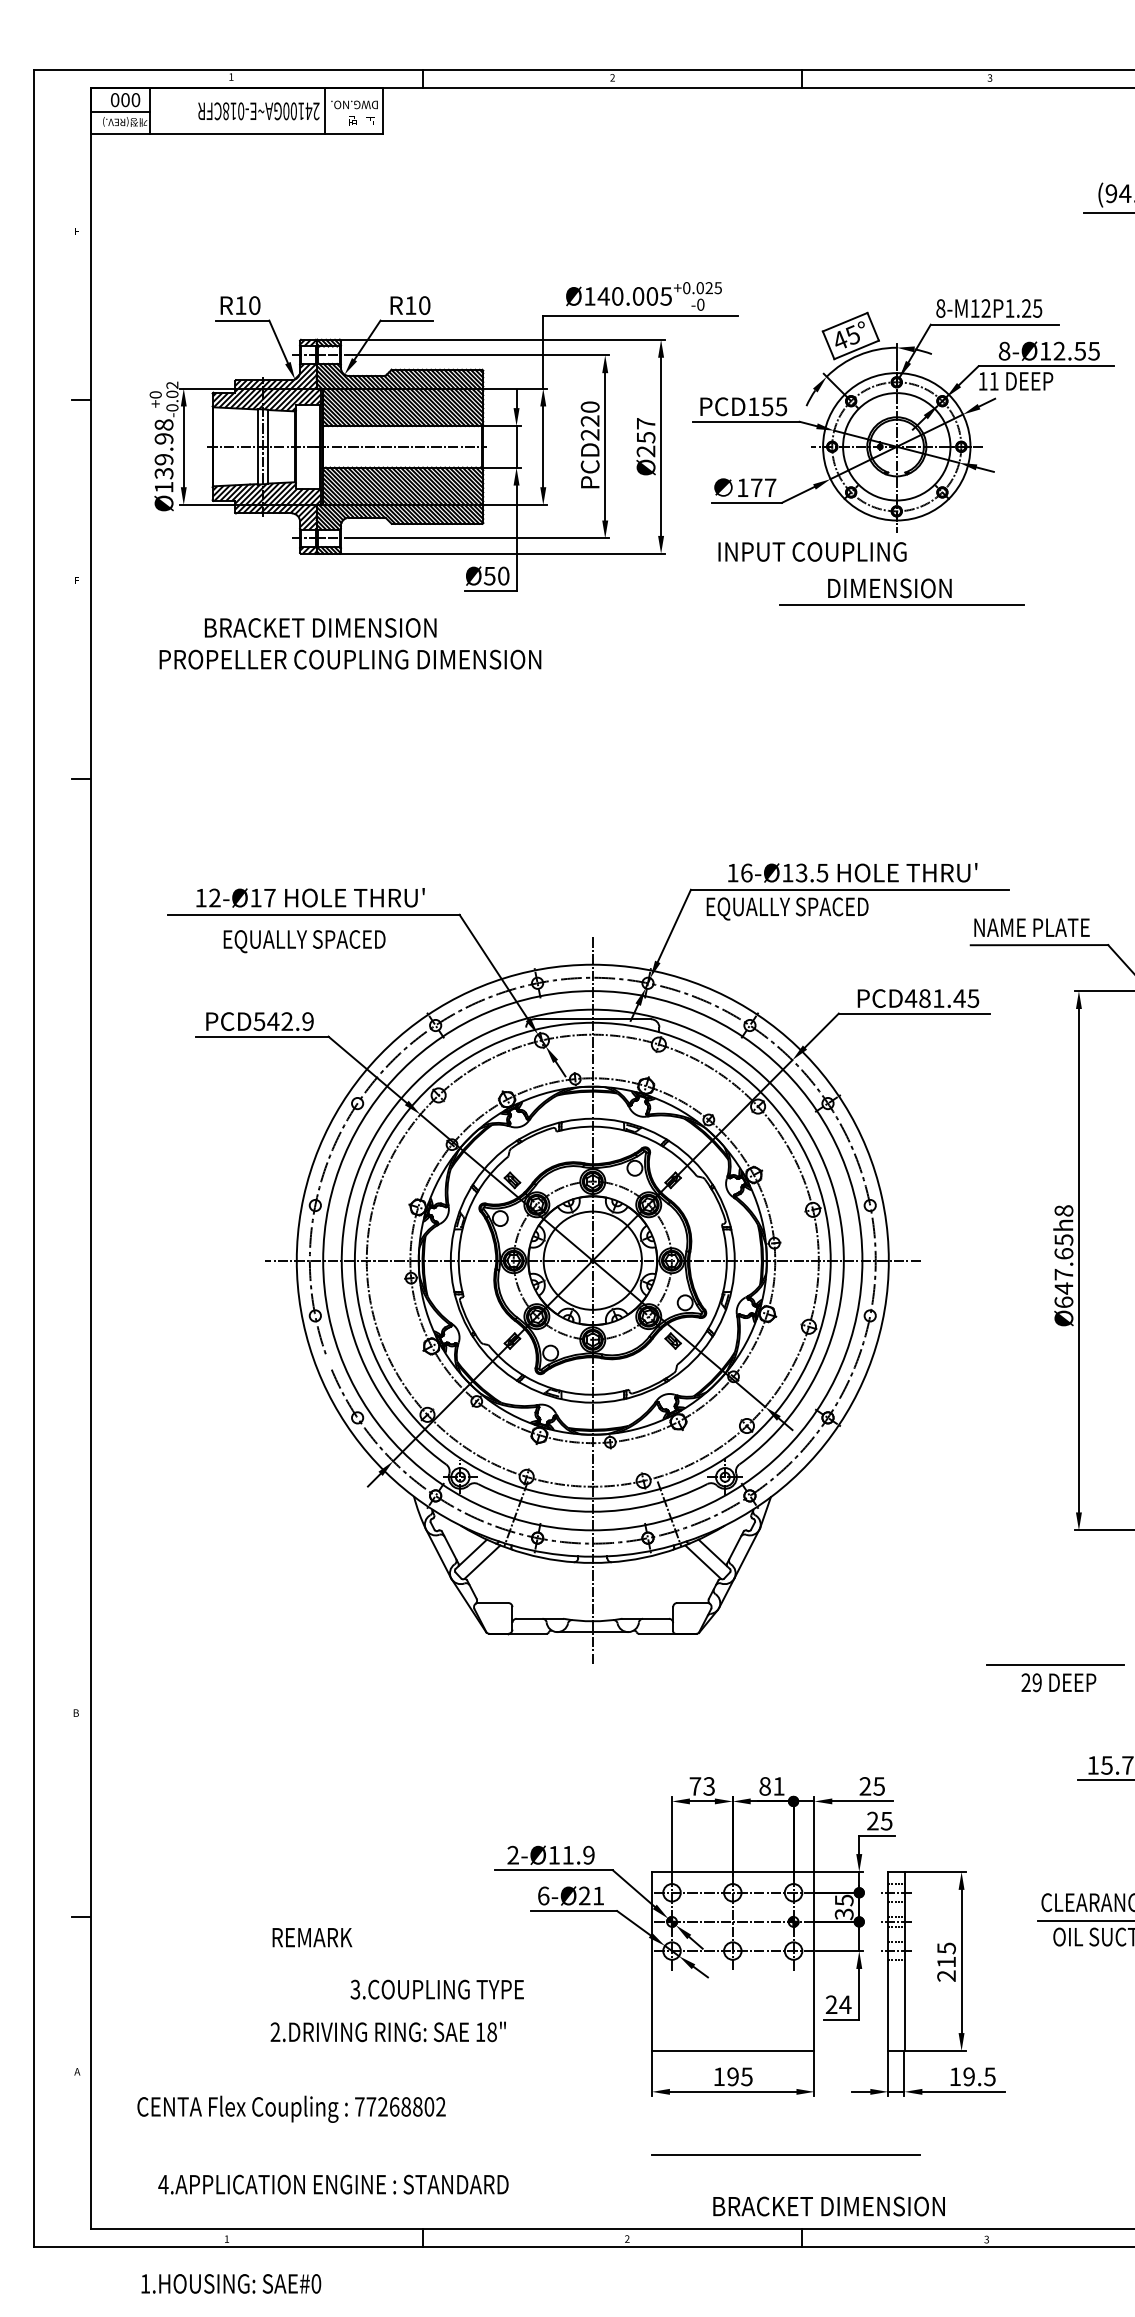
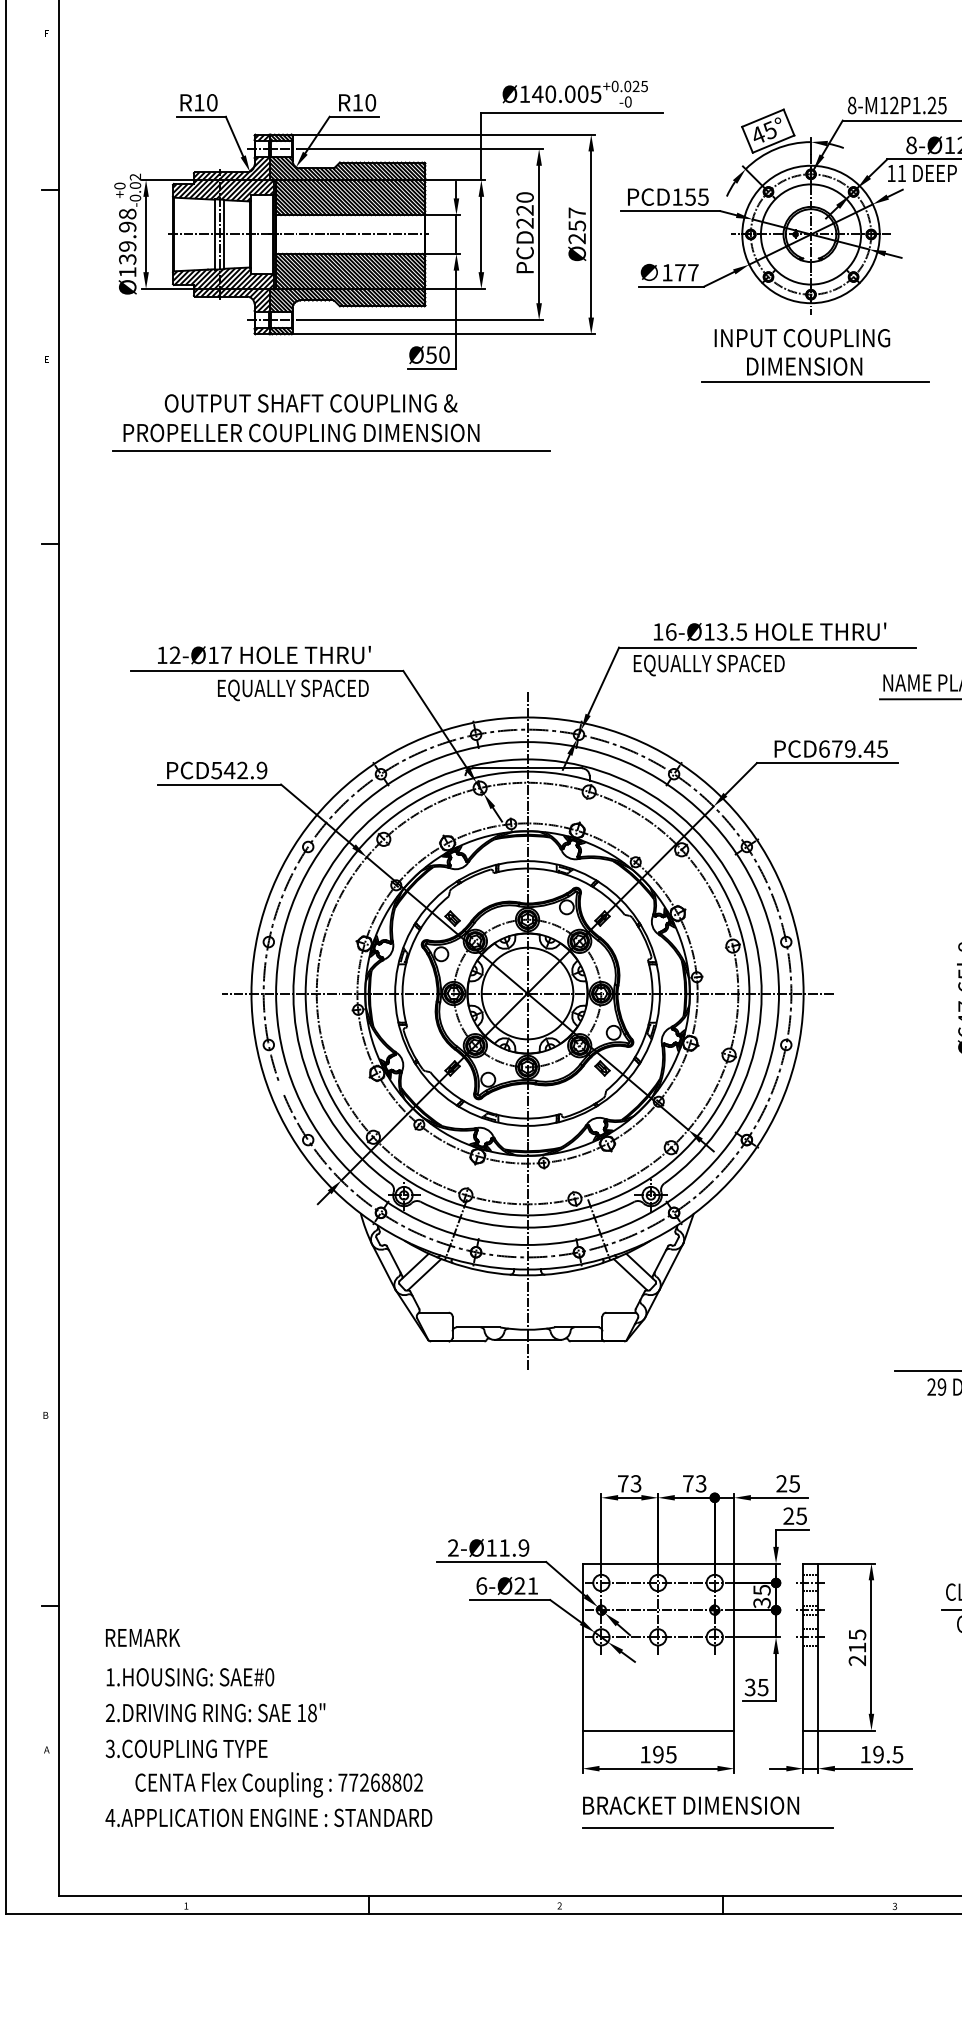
text: (812, 551) -> (802, 337), moved
text: (360, 627) -> (310, 402), BRACKET DIMENSION -> OUTPUT SHAFT COUPLING &
line: (382, 679) -> (331, 451), added
text: (304, 941) -> (293, 690), moved
text: (924, 998) -> (836, 748), PCD481.45 -> PCD679.45
text: (771, 1786) -> (694, 1483), 81 -> 73
text: (312, 1937) -> (143, 1637), moved
text: (436, 1989) -> (185, 1748), moved
text: (838, 2004) -> (756, 1687), 24 -> 35
text: (387, 2031) -> (214, 1712), moved
text: (291, 2108) -> (279, 1784), moved
text: (333, 2184) -> (268, 1817), moved
text: (828, 2206) -> (690, 1805), moved
text: (231, 2283) -> (190, 1676), moved

